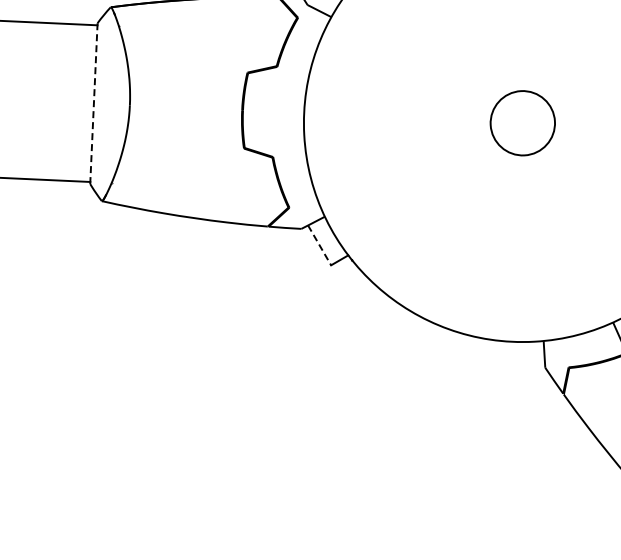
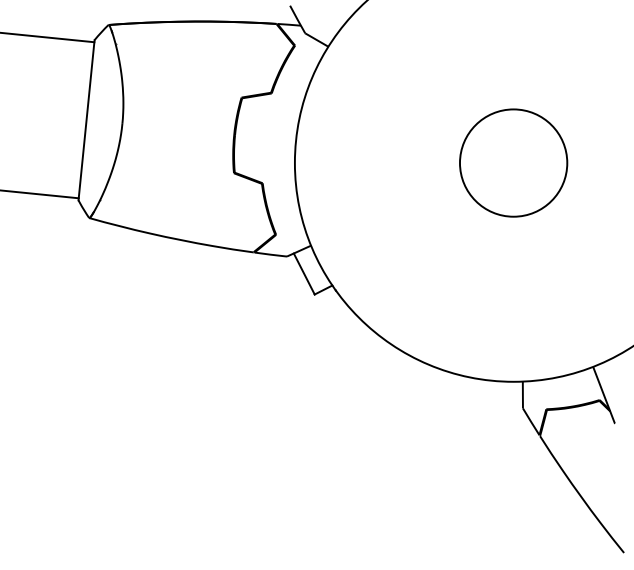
line: (93, 103) -> (86, 120), dashed -> solid
circle: (522, 122) -> (513, 162), size x1.67
line: (319, 245) -> (304, 274), dashed -> solid

